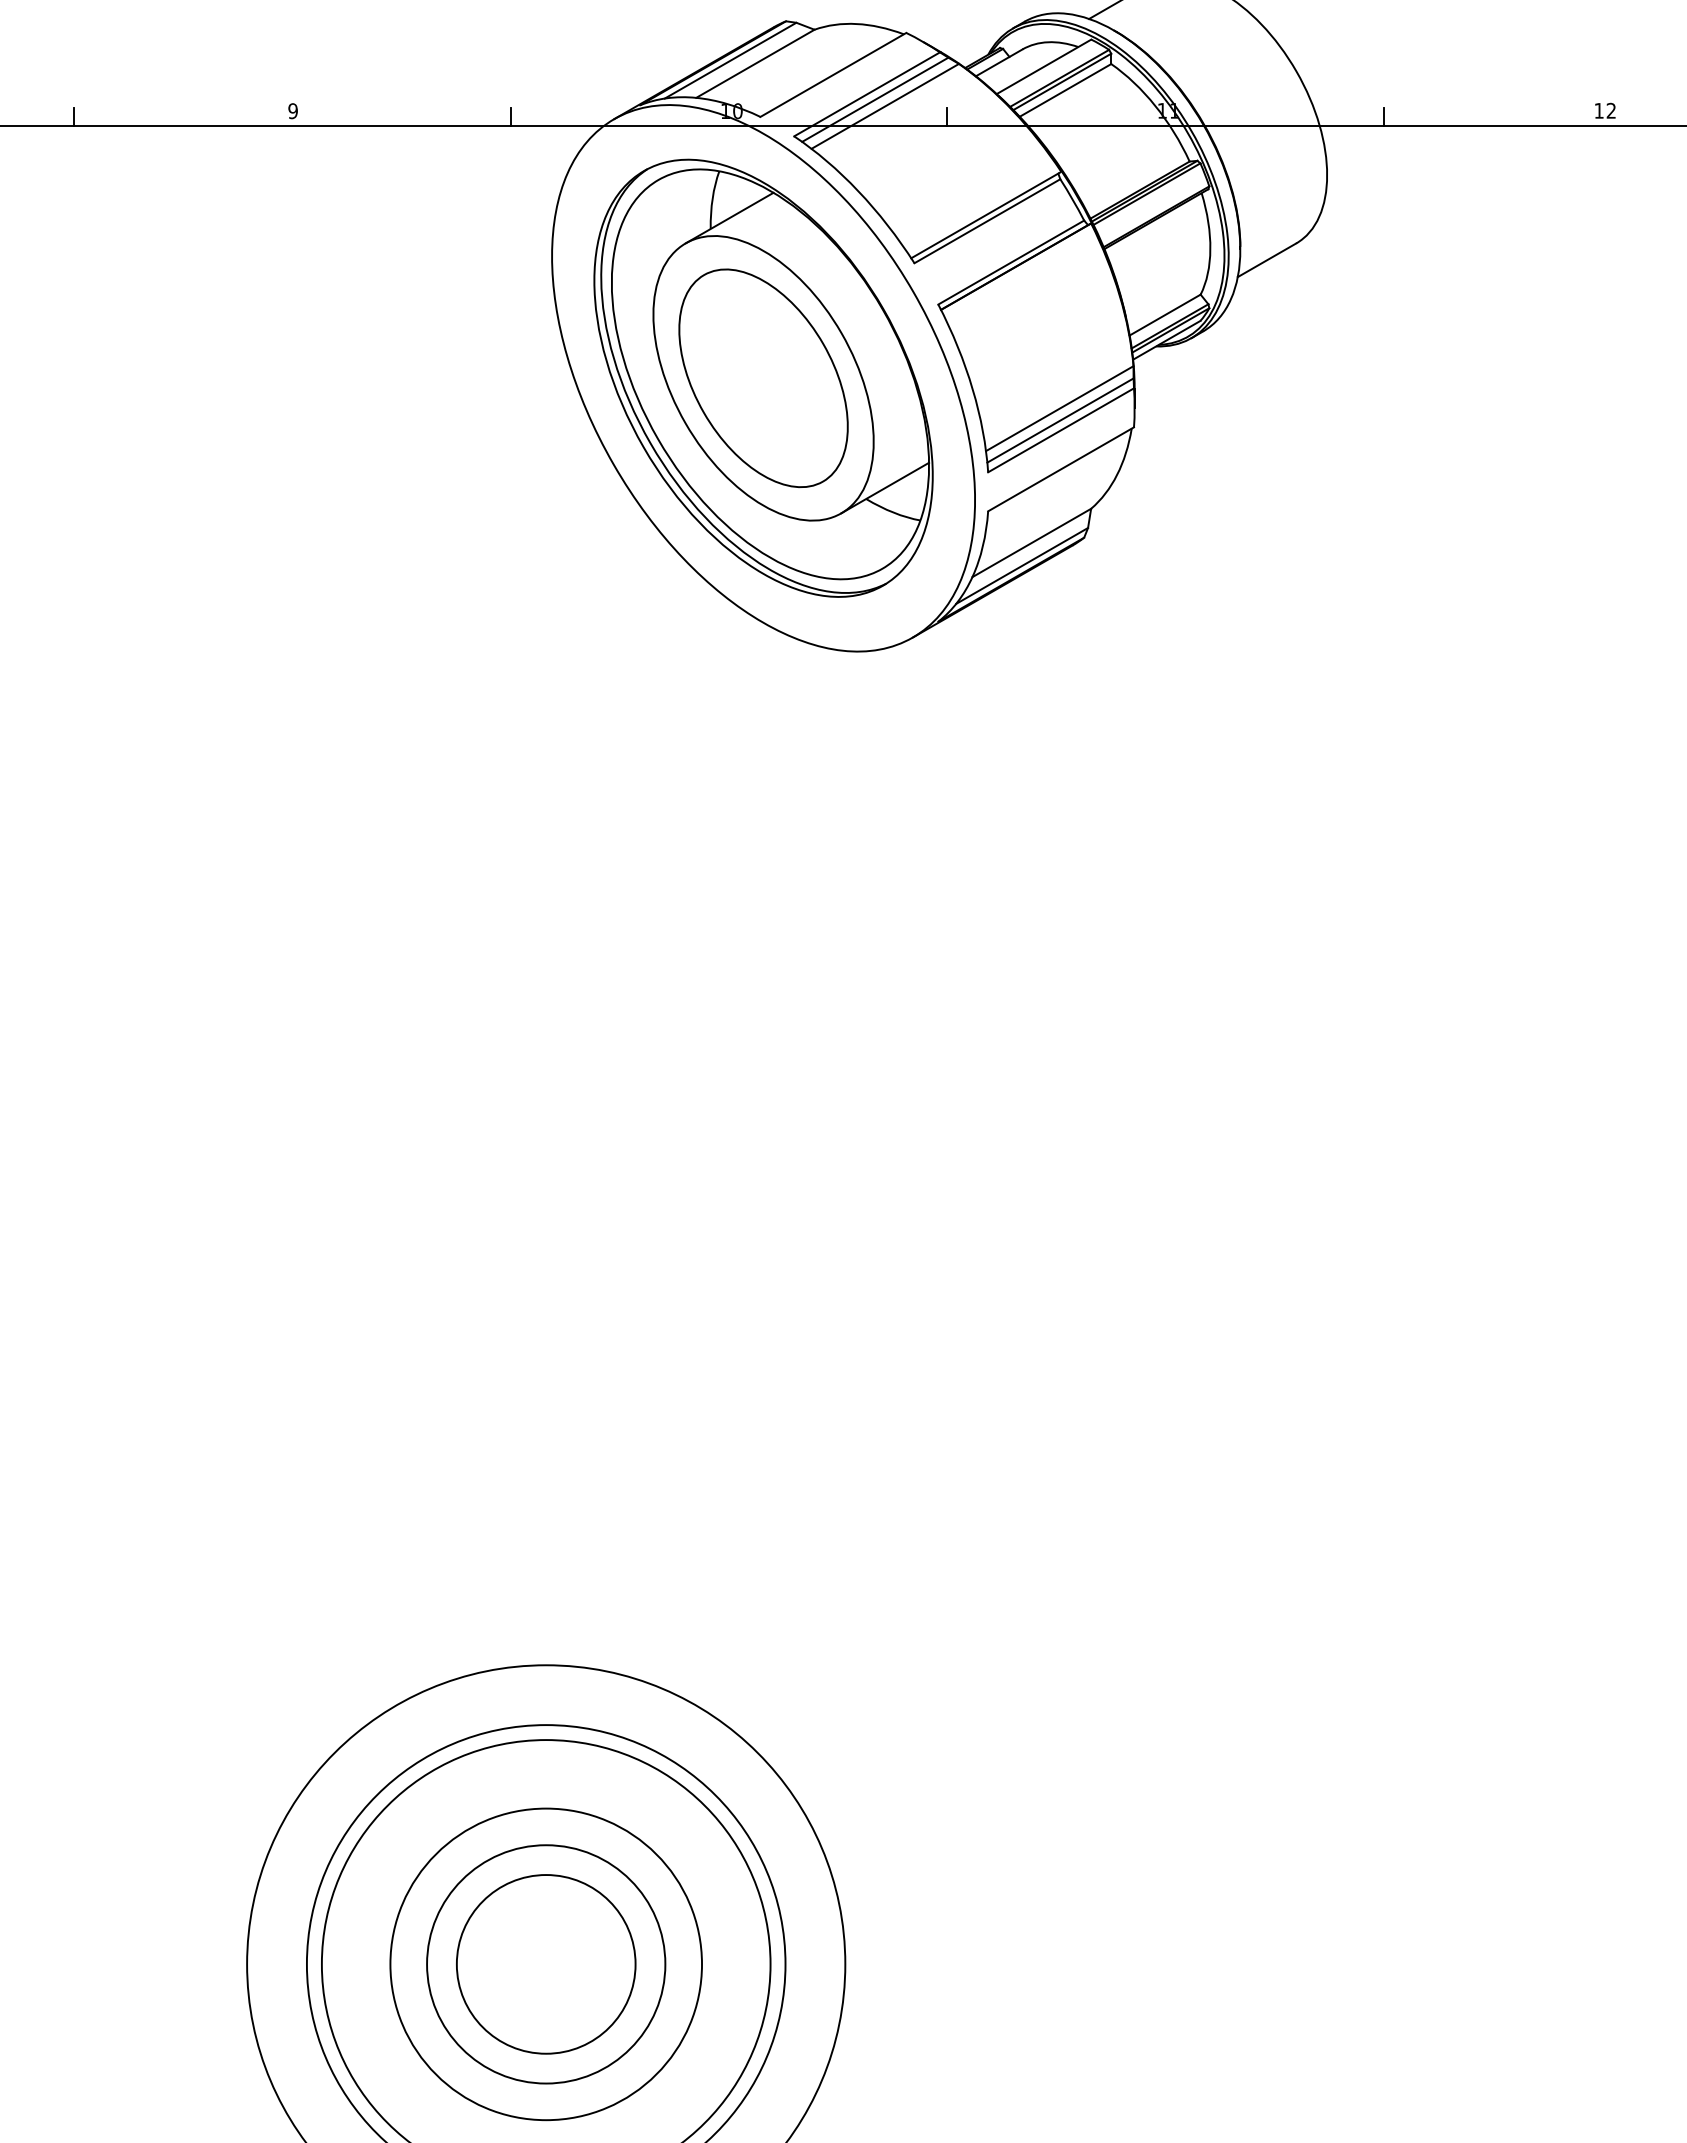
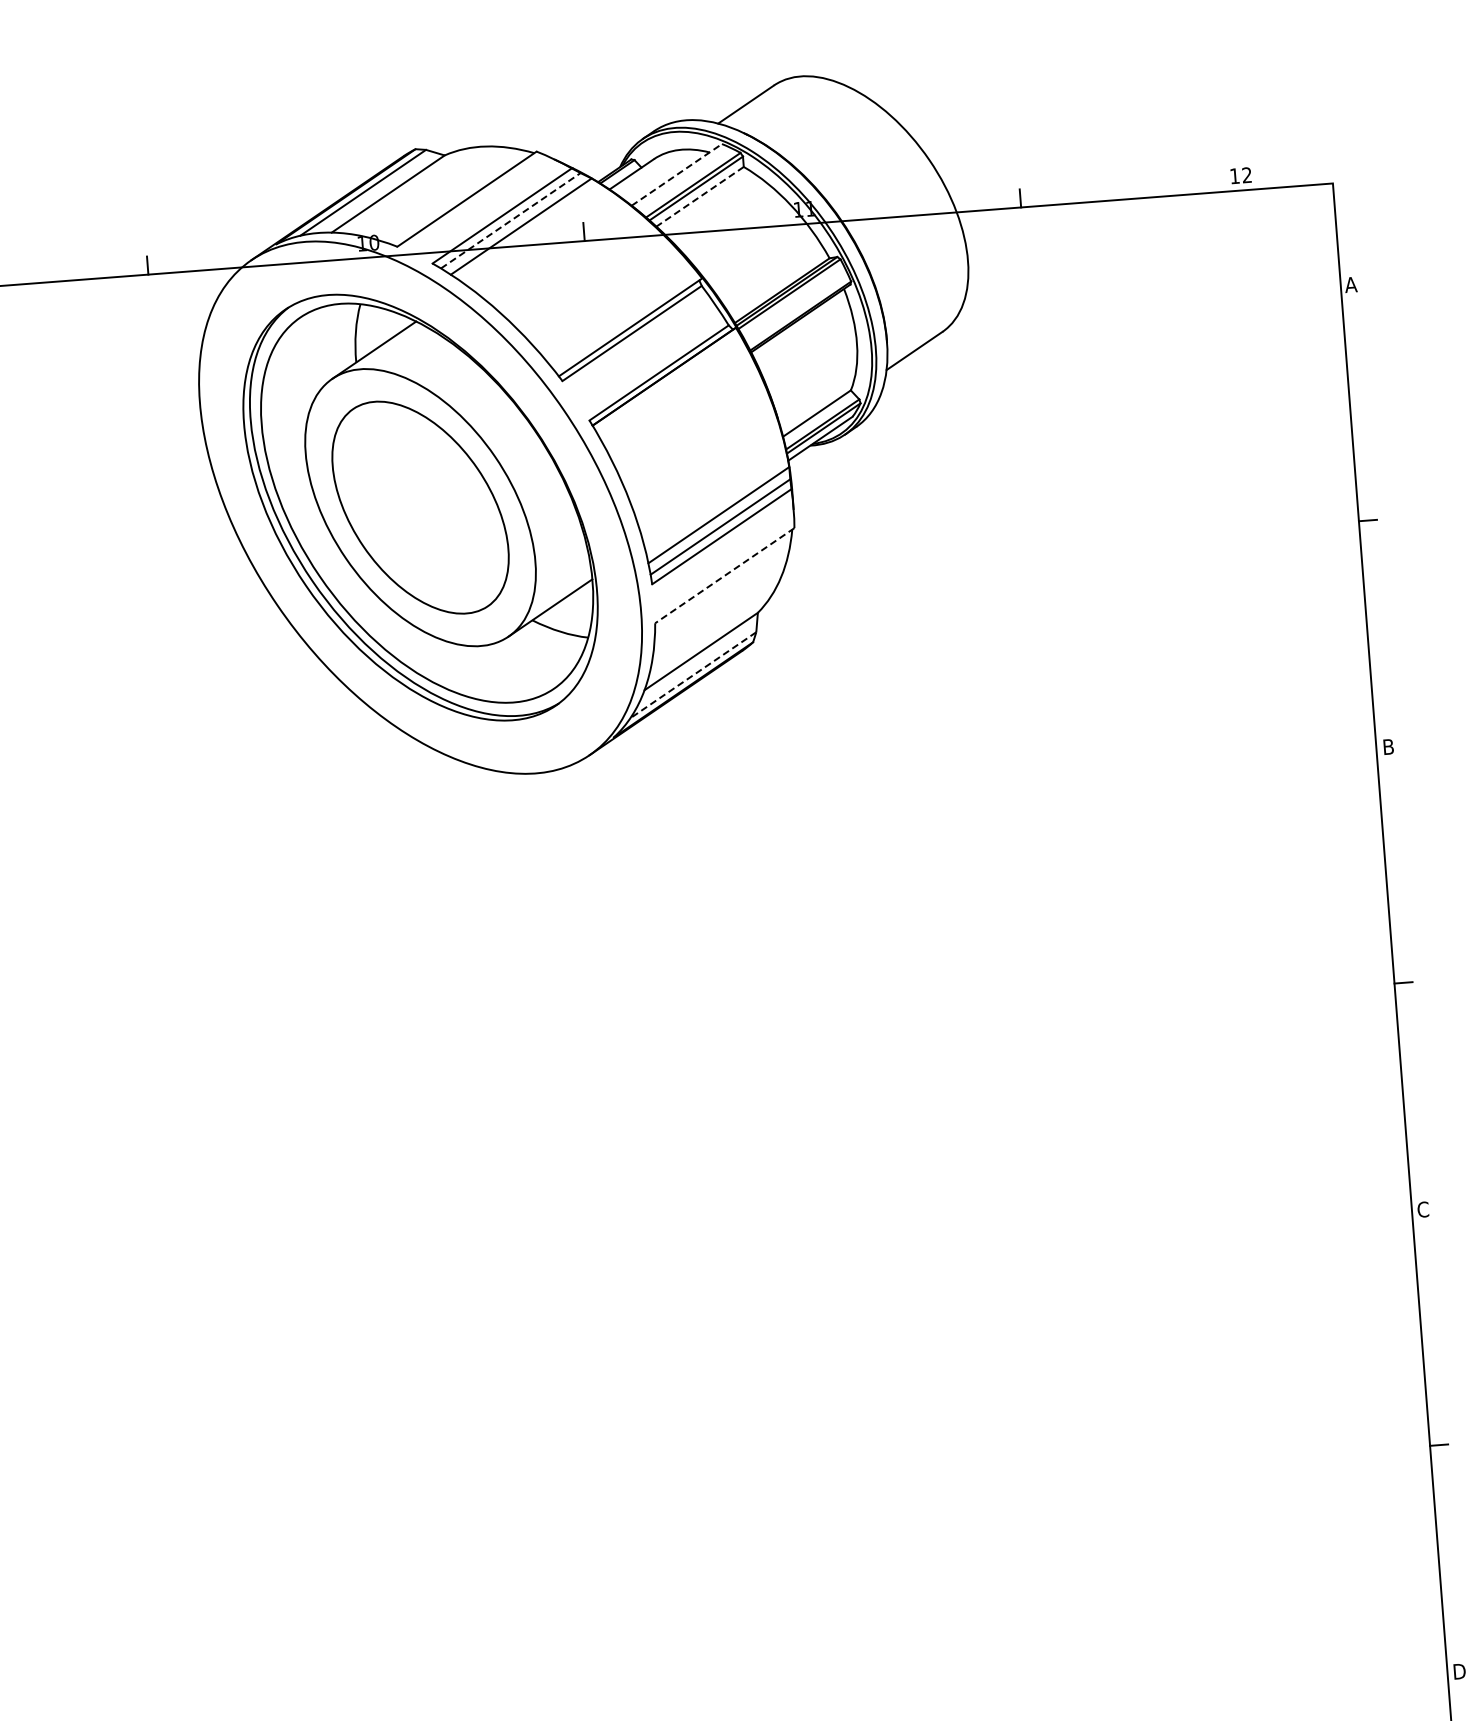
line: (1044, 66) -> (677, 174), solid -> dashed
line: (1065, 90) -> (700, 196), solid -> dashed
line: (875, 99) -> (510, 220), solid -> dashed
line: (1060, 469) -> (724, 575), solid -> dashed
line: (1021, 566) -> (692, 675), solid -> dashed

